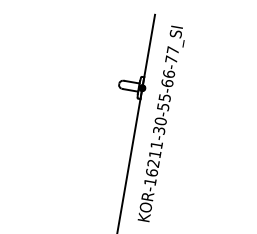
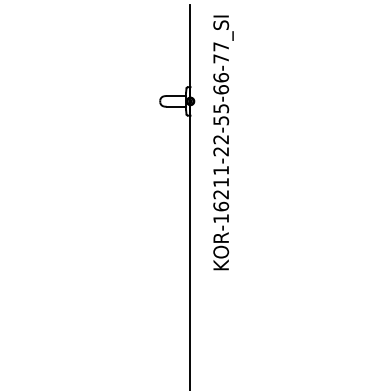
text: (160, 125) -> (221, 145), KOR-16211-30-55-66-77_SI -> KOR-16211-22-55-66-77_SI

